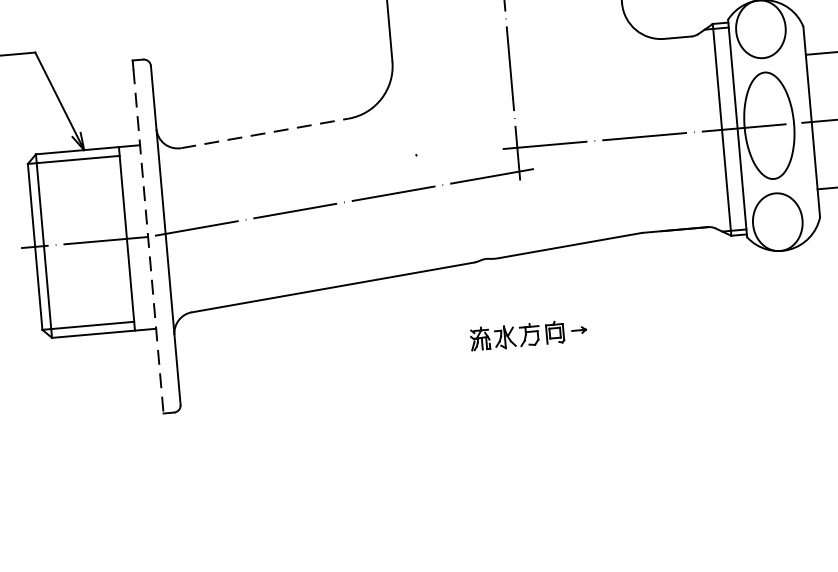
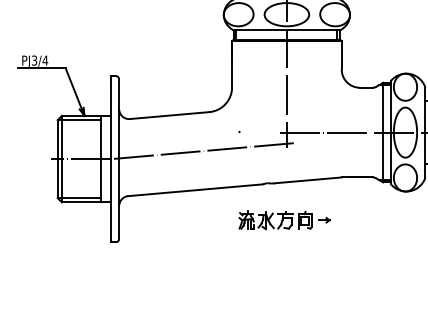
line: (264, 133) -> (169, 115), dashed -> solid
line: (147, 242) -> (110, 161), dashed -> solid
part: (528, 335) -> (284, 220), size x1.67

